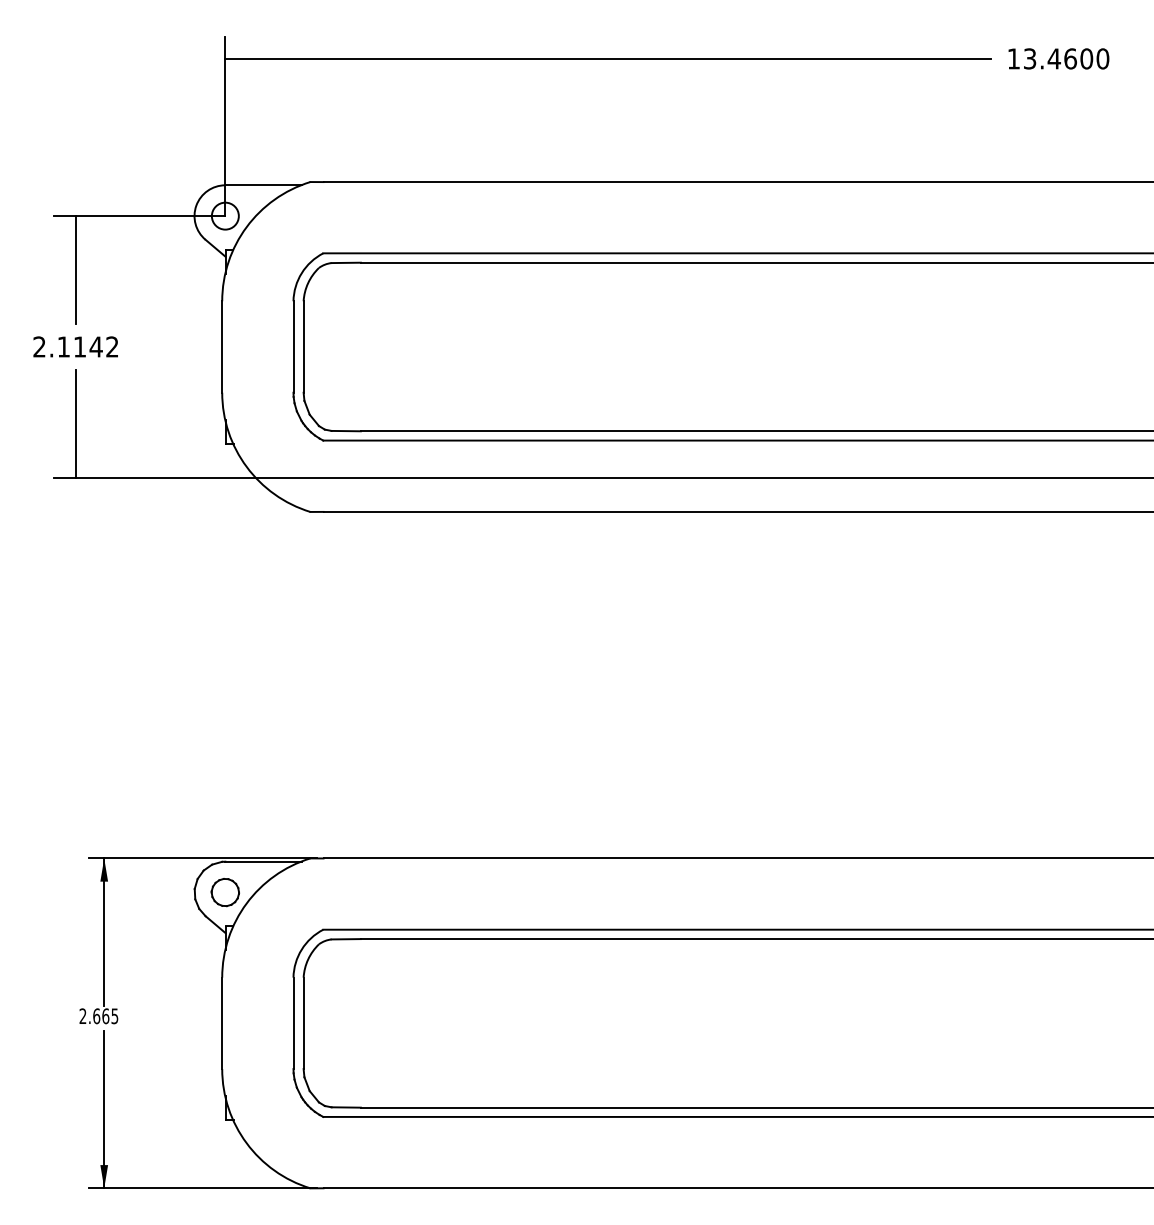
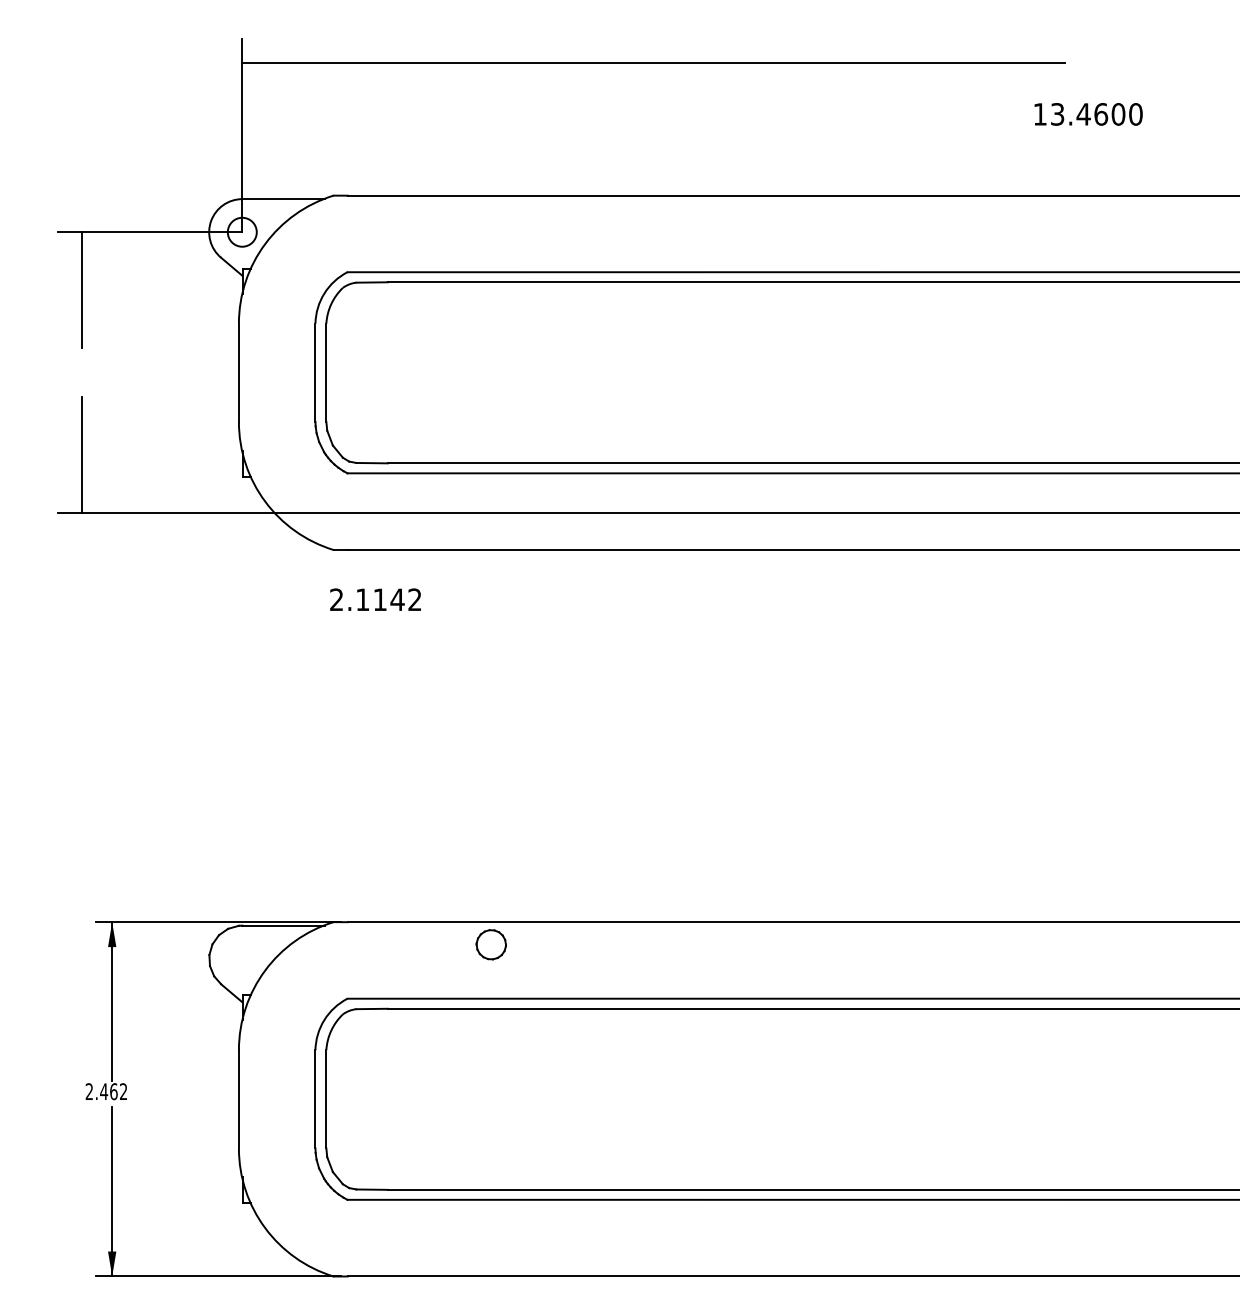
text: (1058, 59) -> (1088, 114), moved
text: (75, 346) -> (375, 599), moved
part: (224, 892) -> (490, 944), moved
text: (105, 1016) -> (113, 1091), 2.665 -> 2.462

